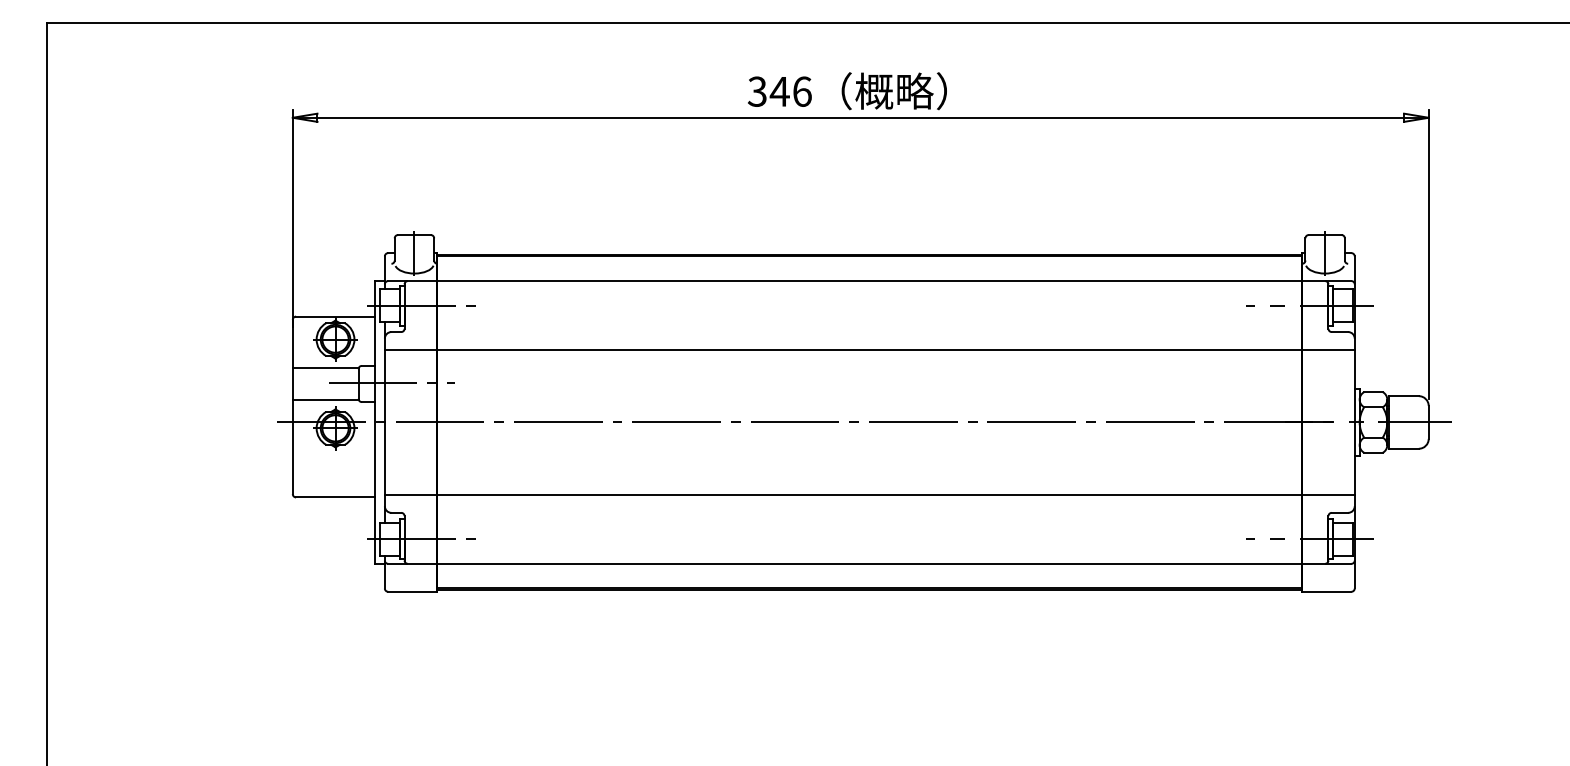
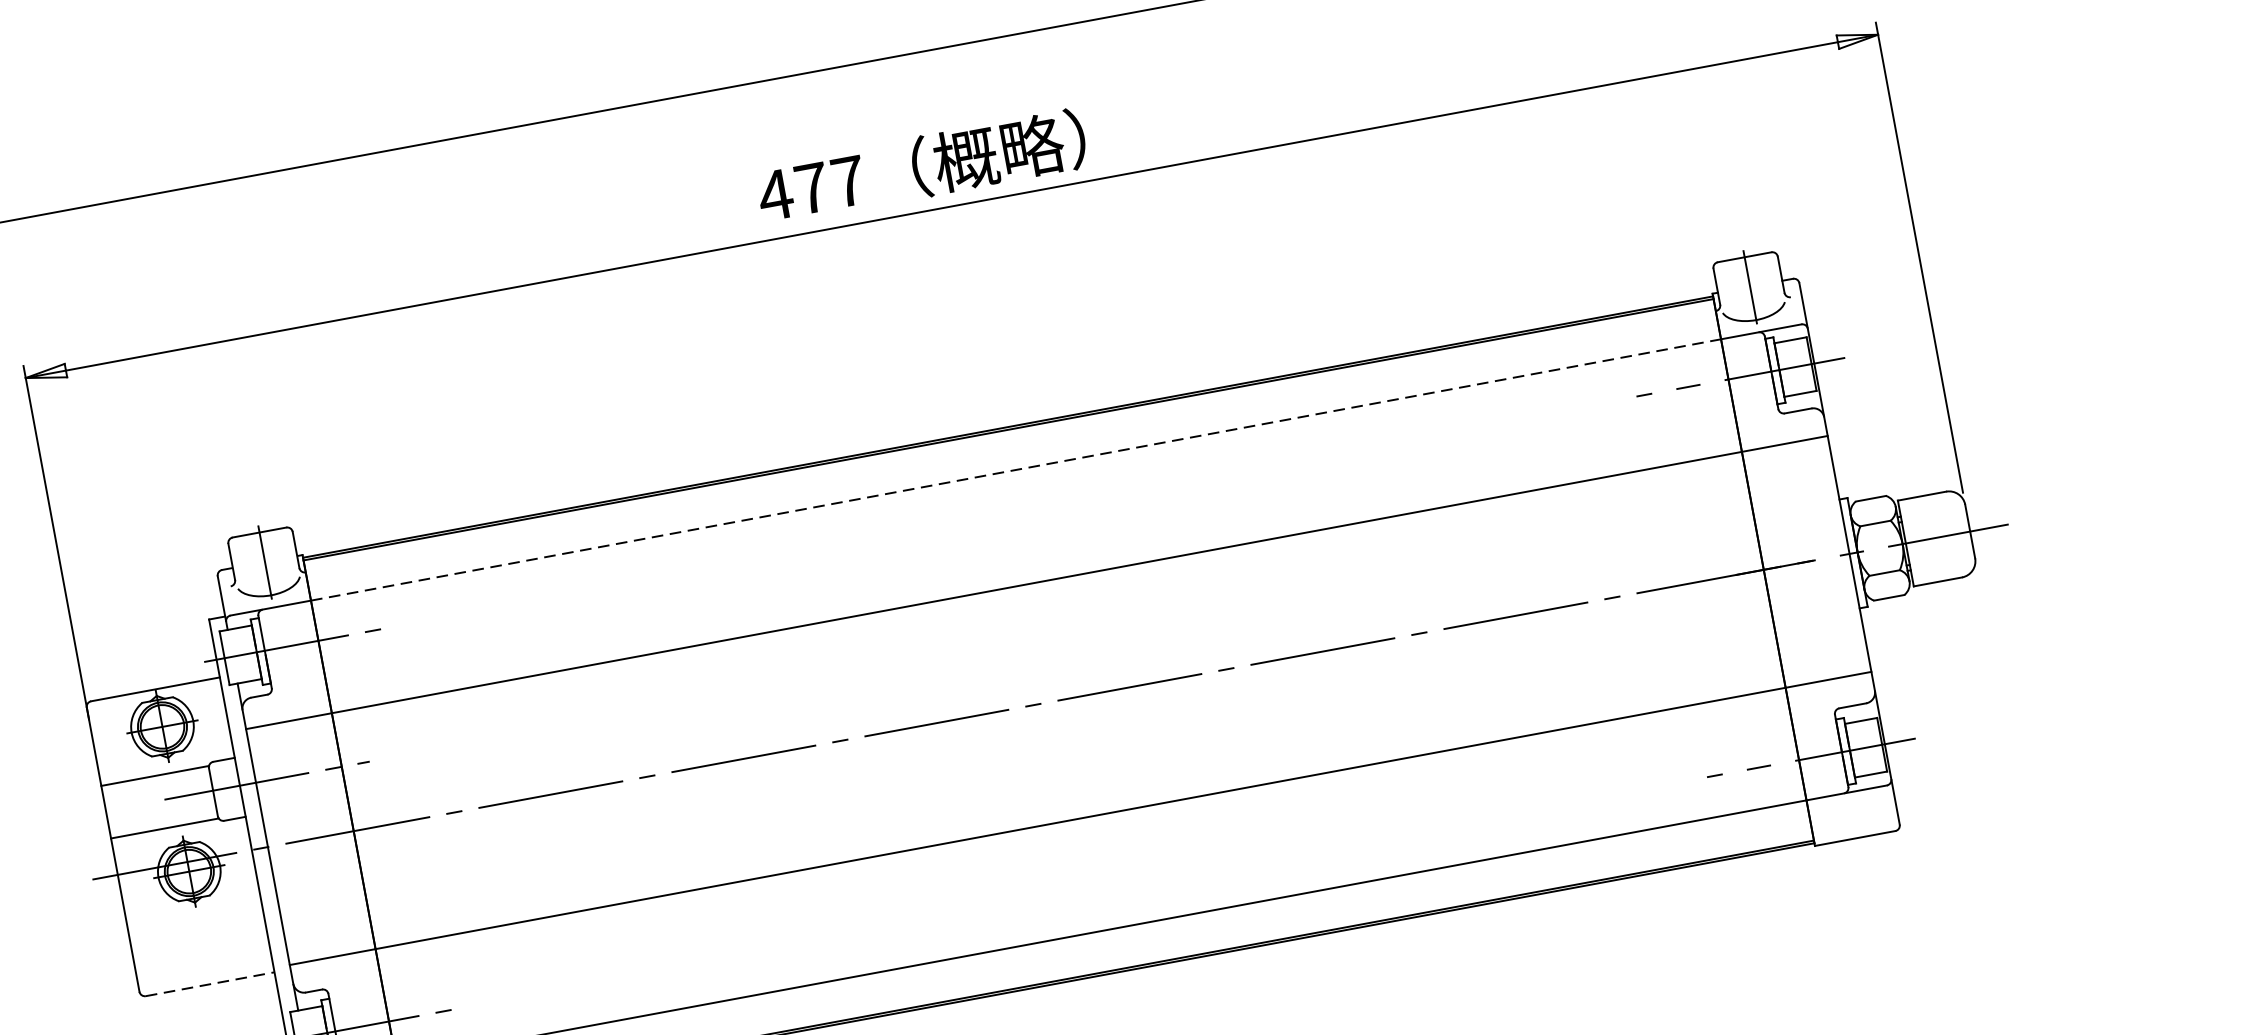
text: (779, 91) -> (811, 188), 346 -> 477
line: (870, 281) -> (1017, 470), solid -> dashed
line: (336, 497) -> (211, 984), solid -> dashed

